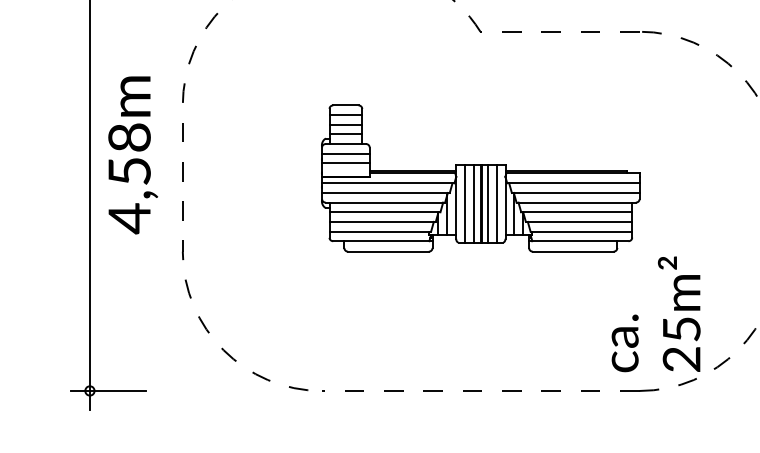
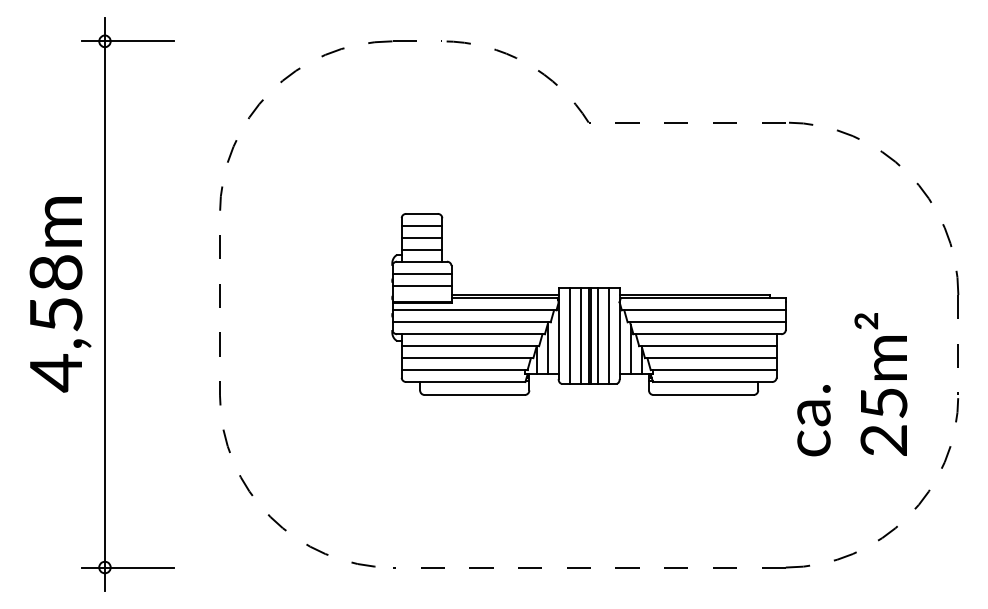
text: (133, 155) -> (60, 294), moved
text: (656, 314) -> (852, 384), moved

